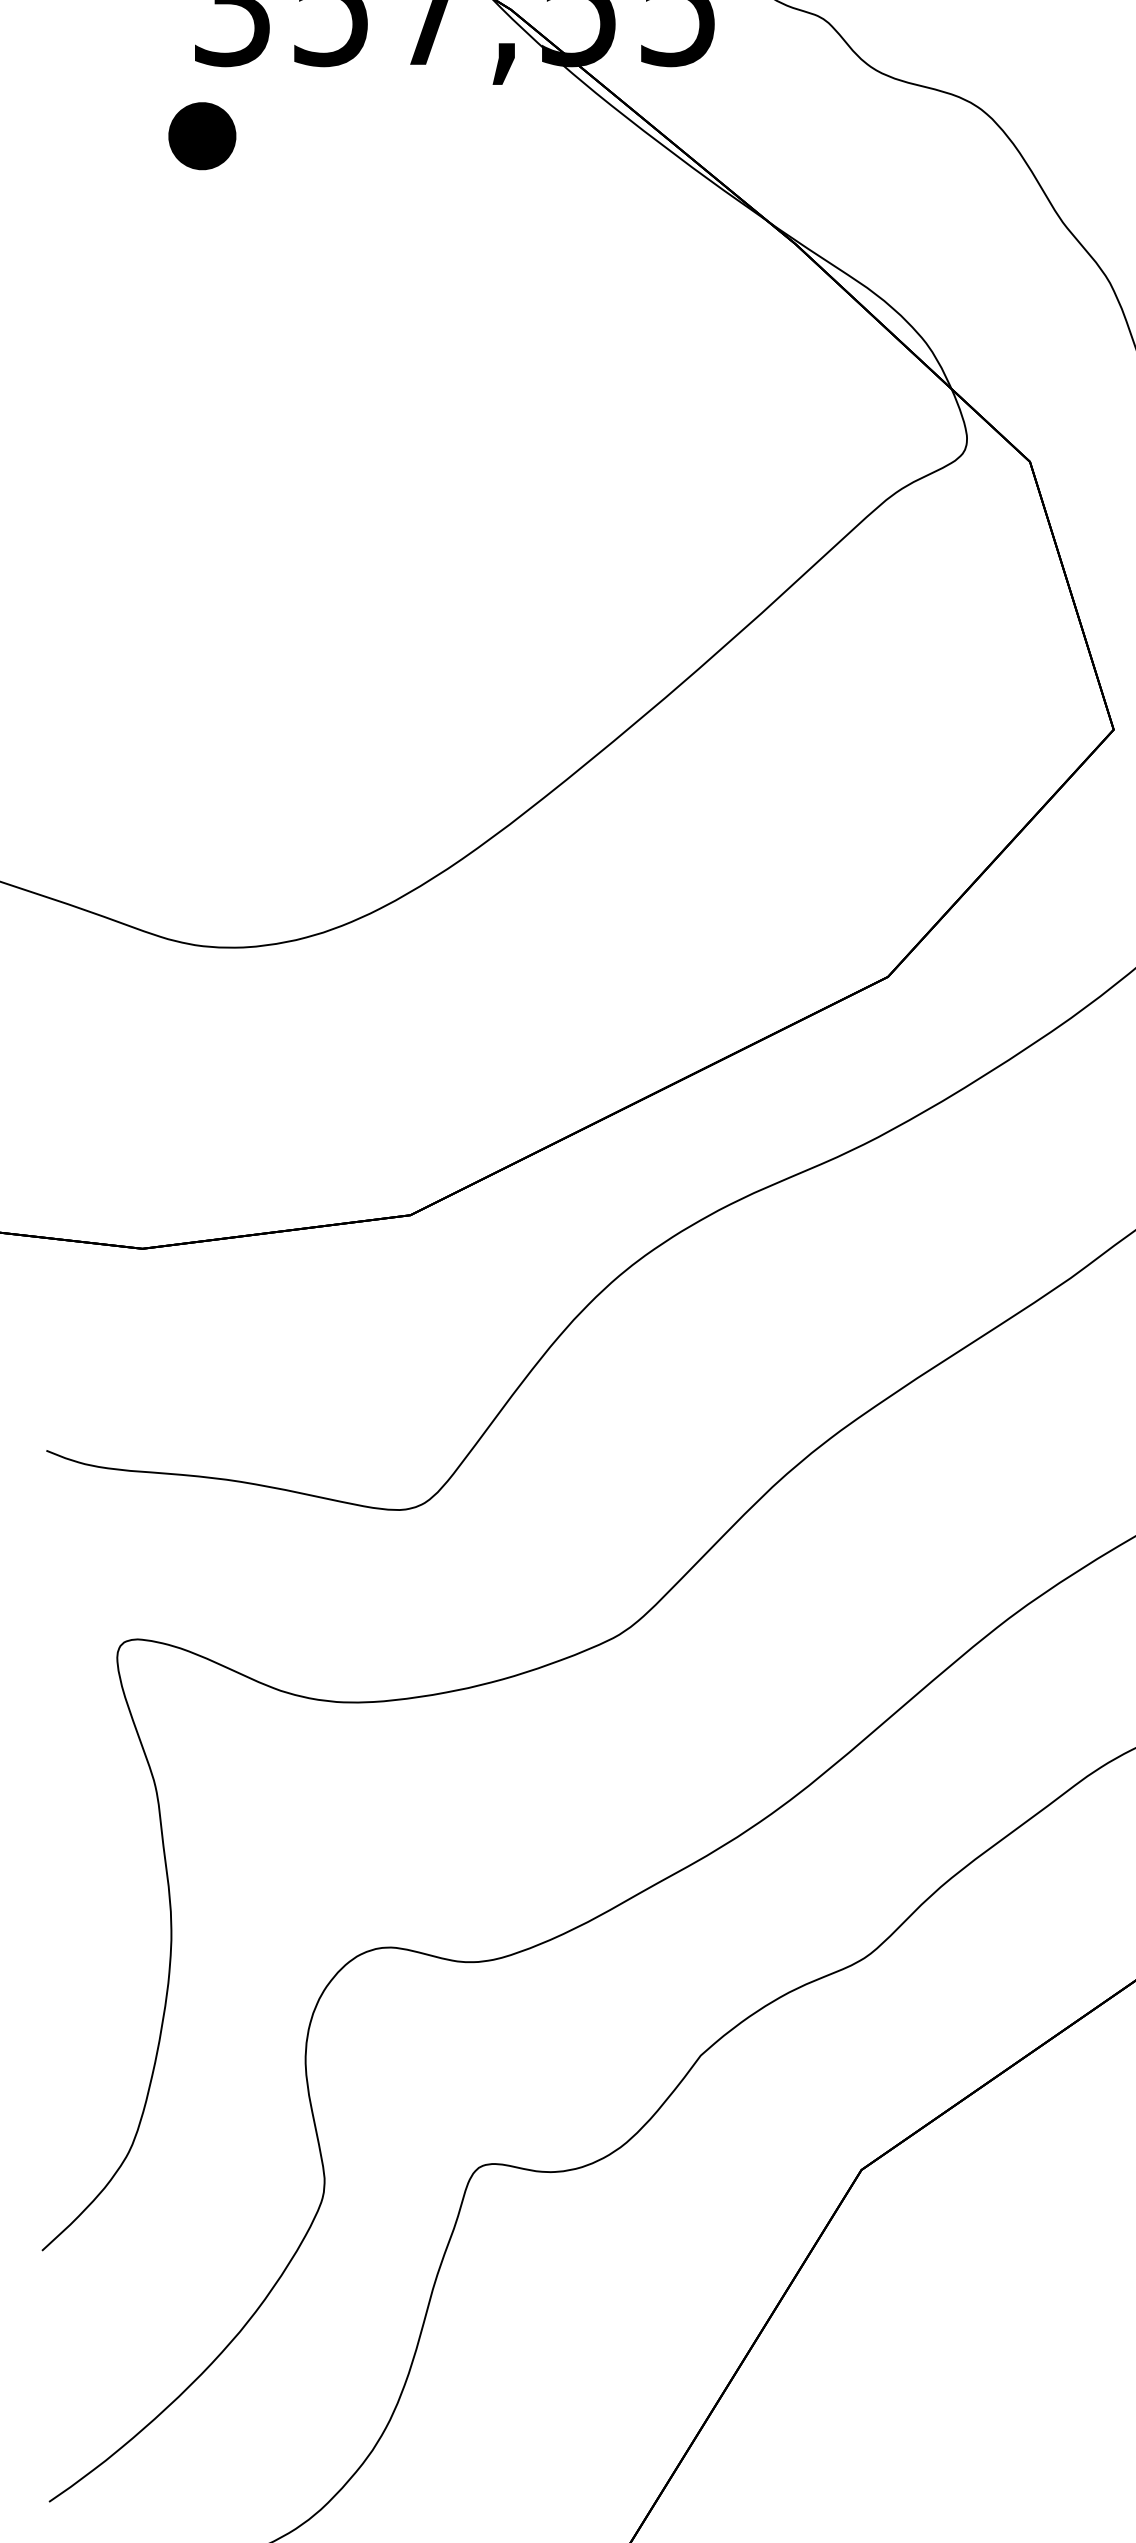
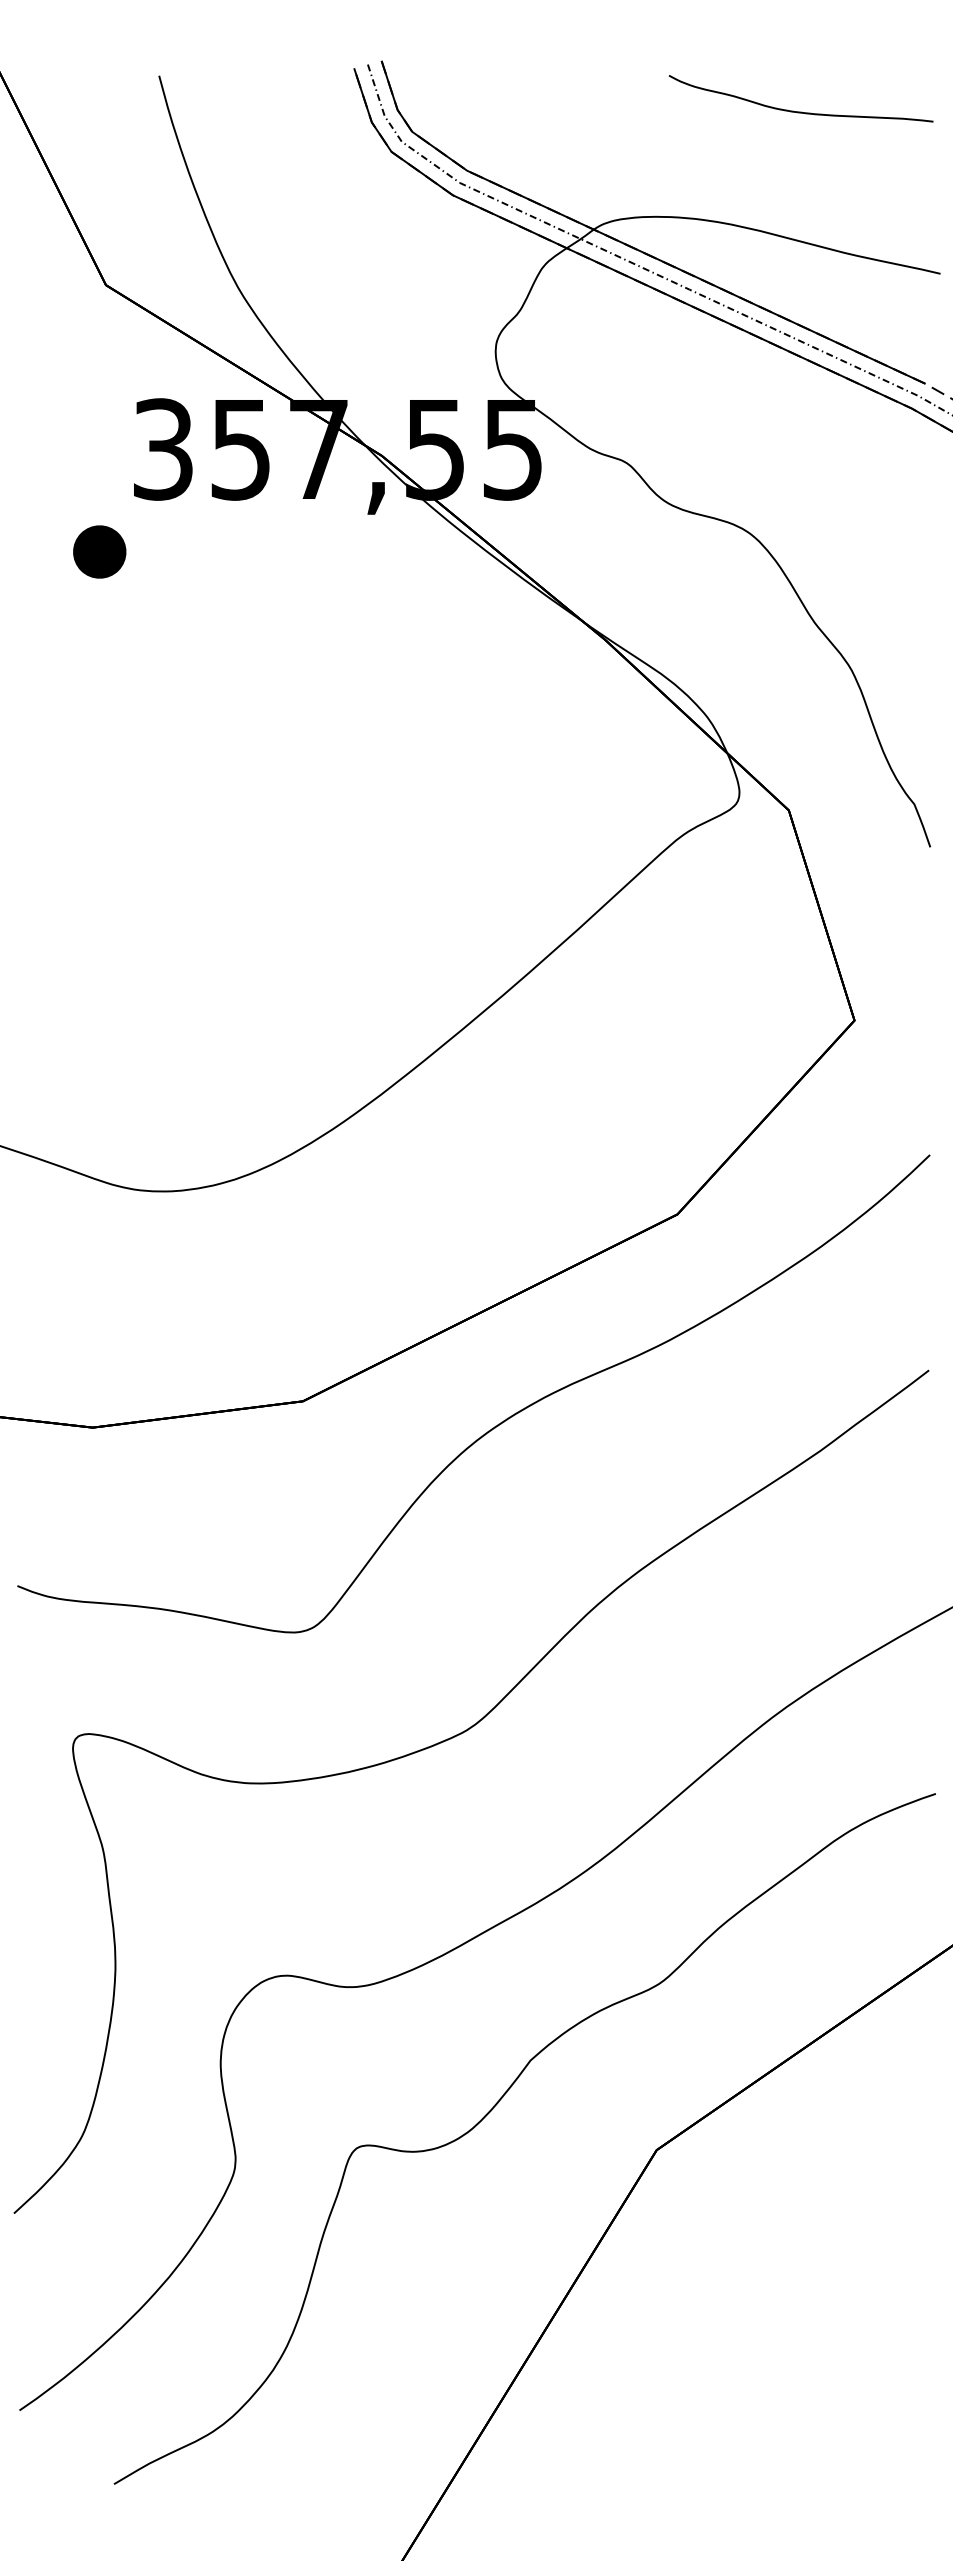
part: (202, 135) -> (99, 551), moved

